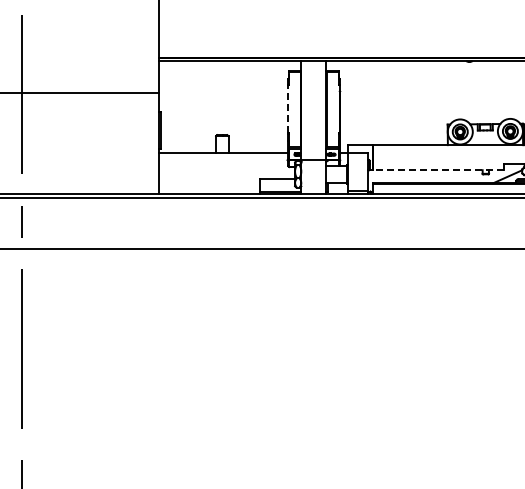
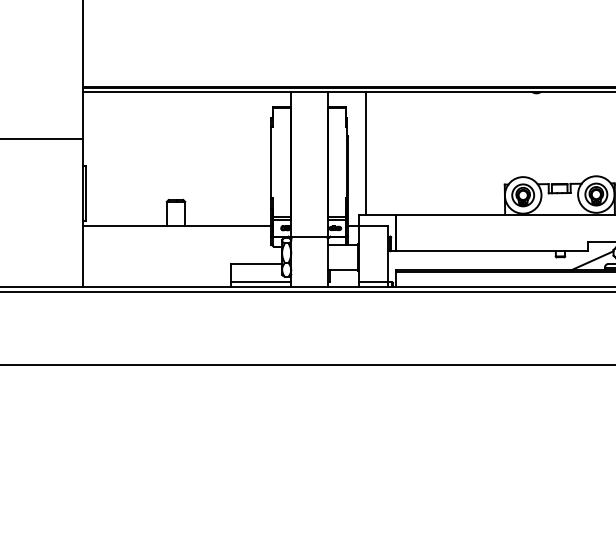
line: (352, 102) -> (365, 152), added
line: (287, 108) -> (271, 161), dashed -> solid
line: (438, 170) -> (491, 251), dashed -> solid

